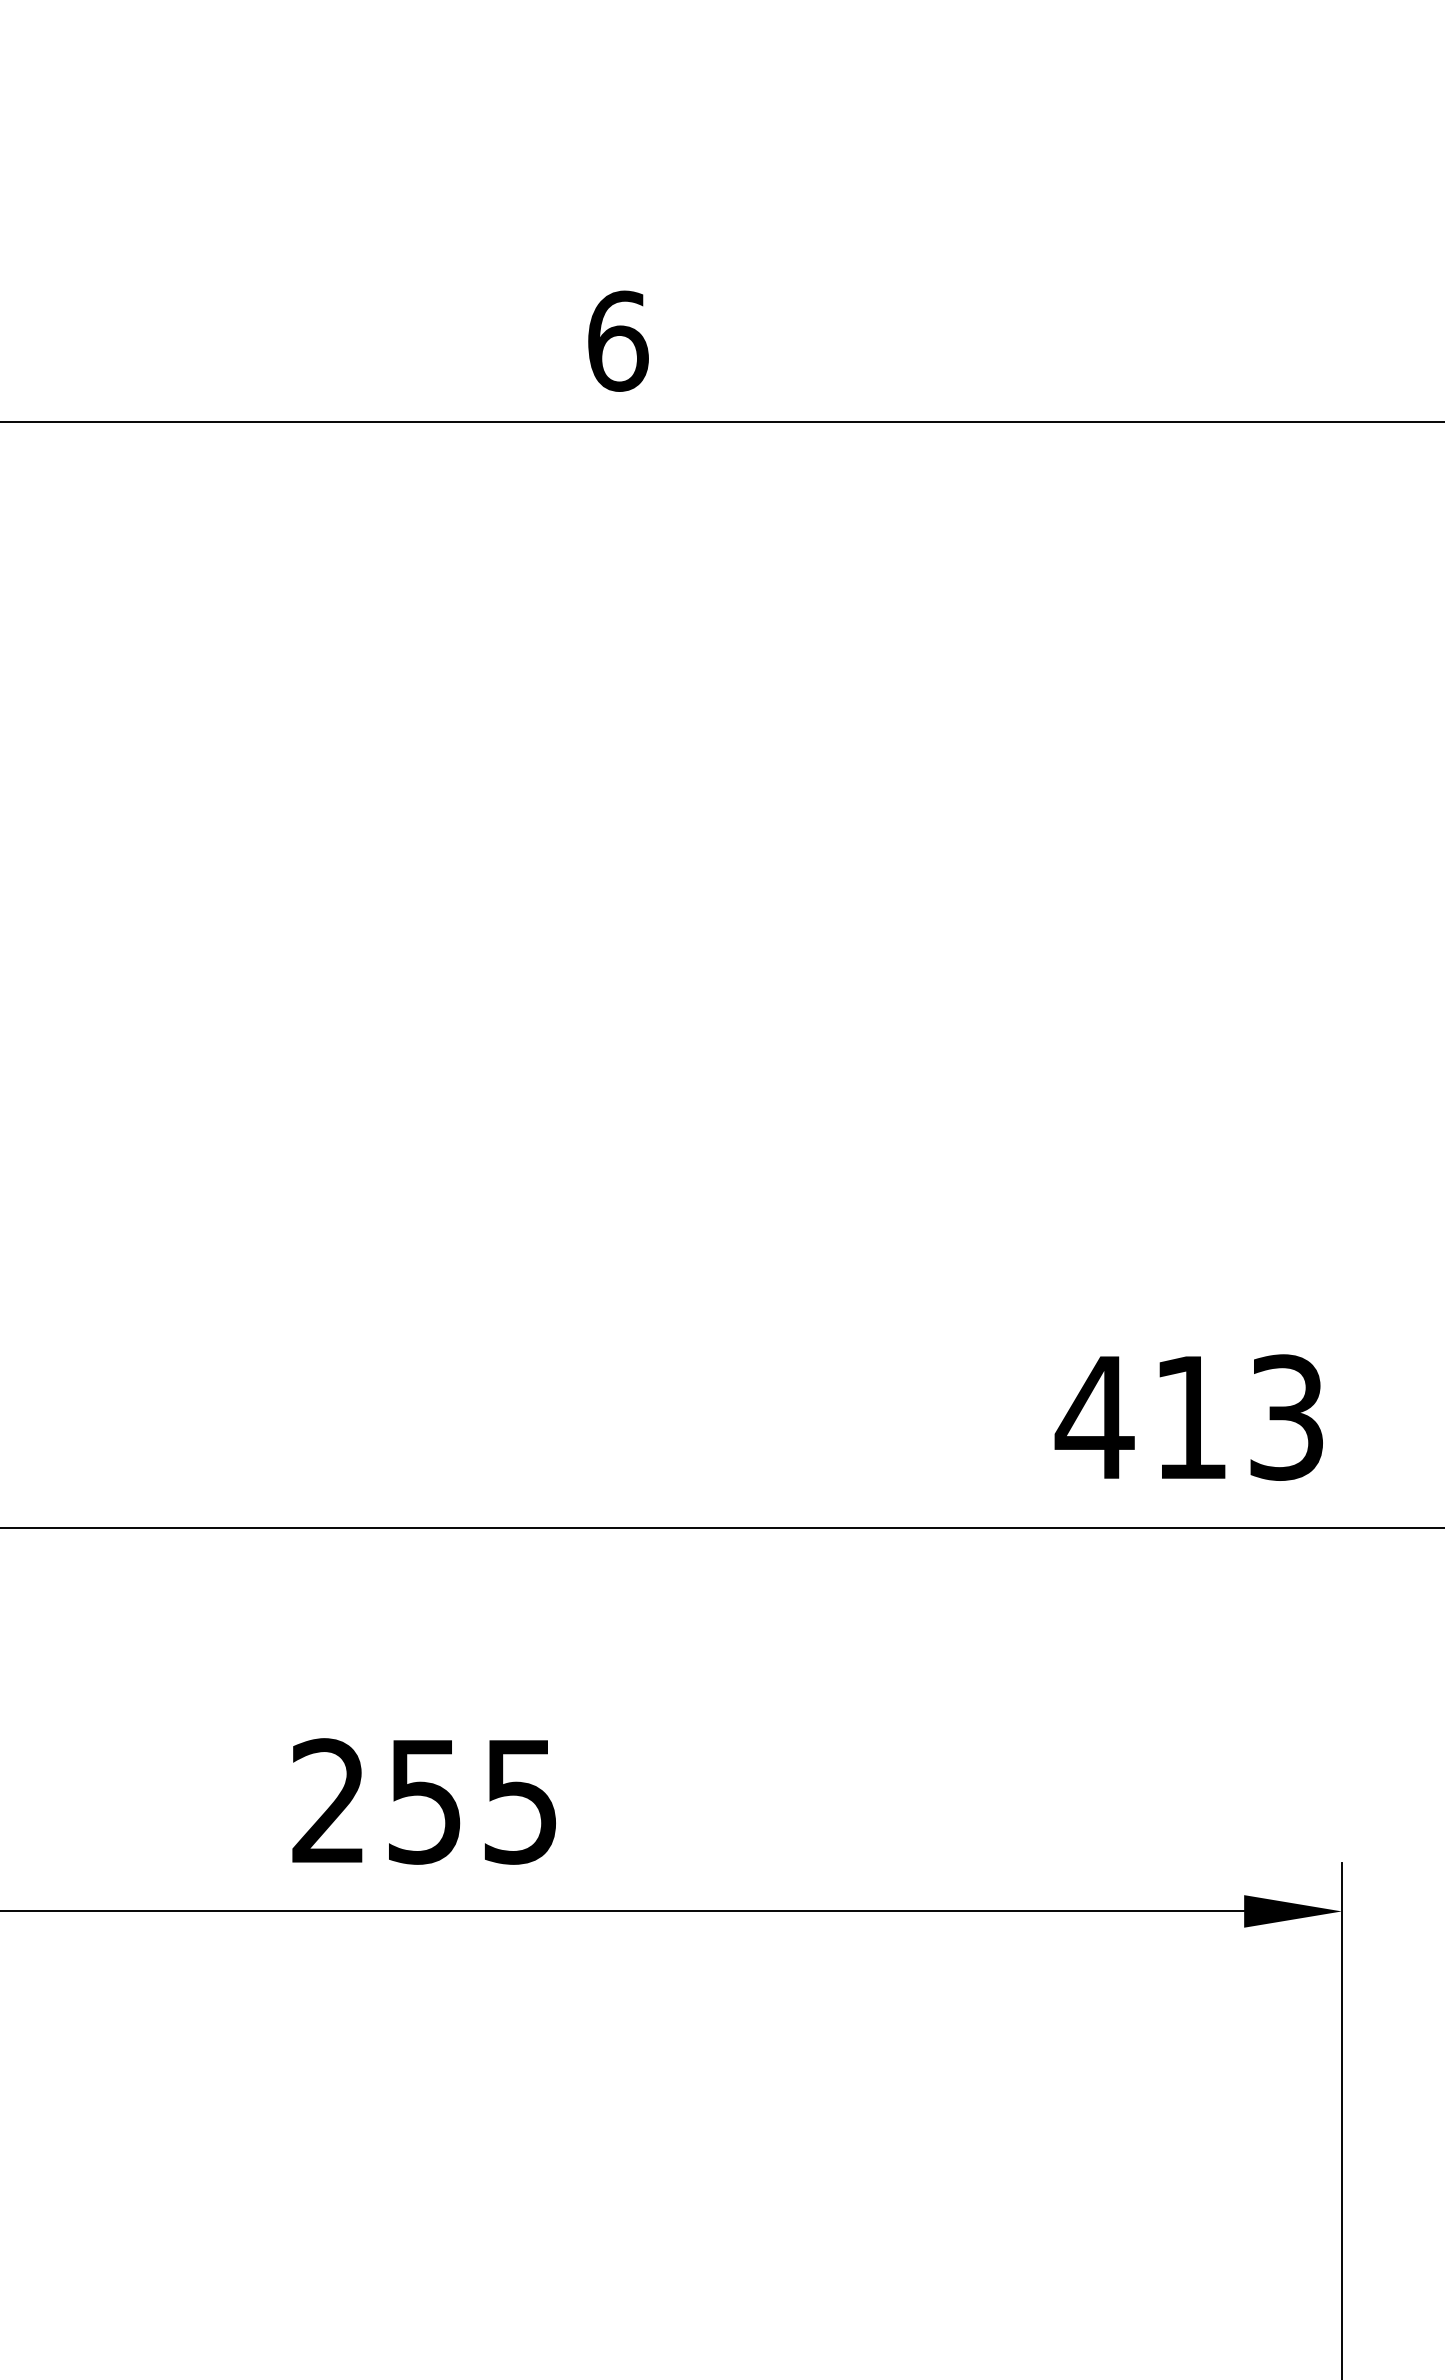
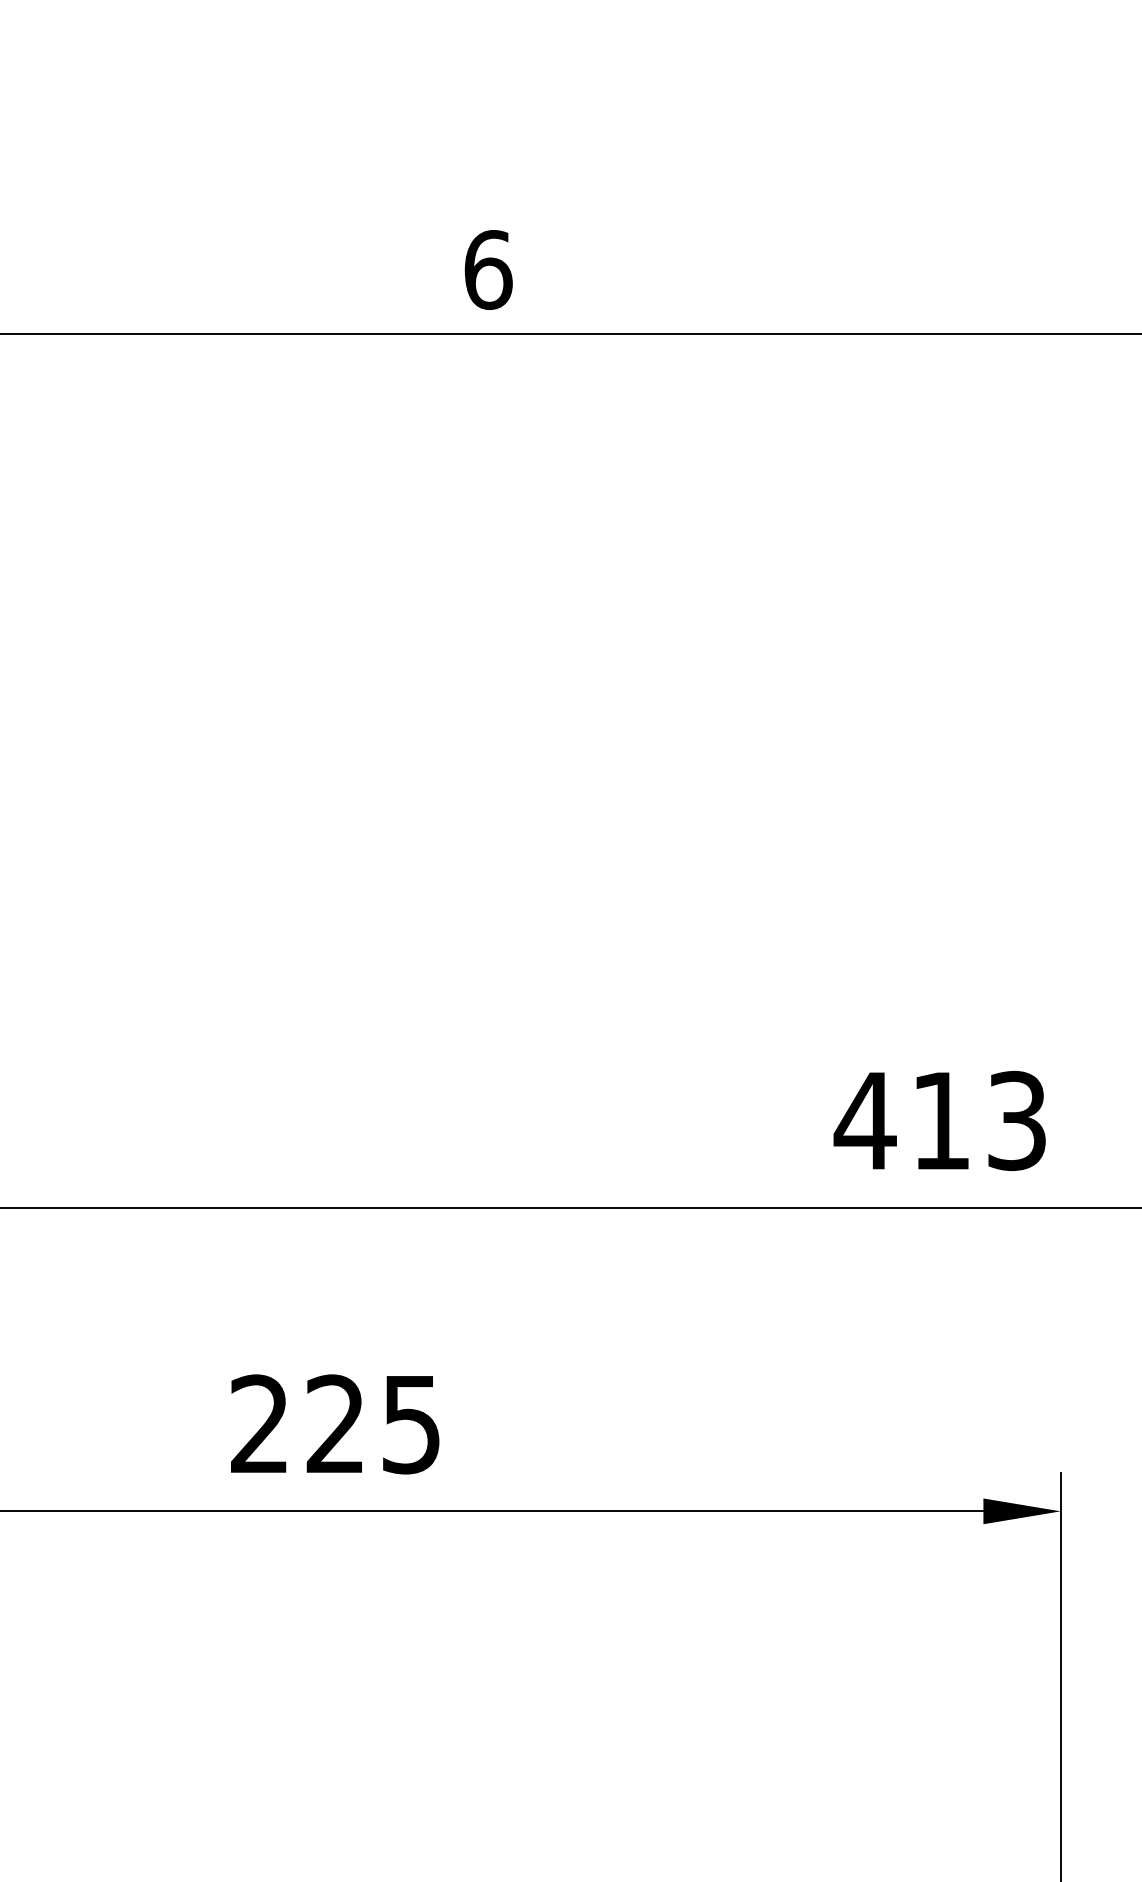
text: (424, 1801) -> (335, 1424), 255 -> 225

